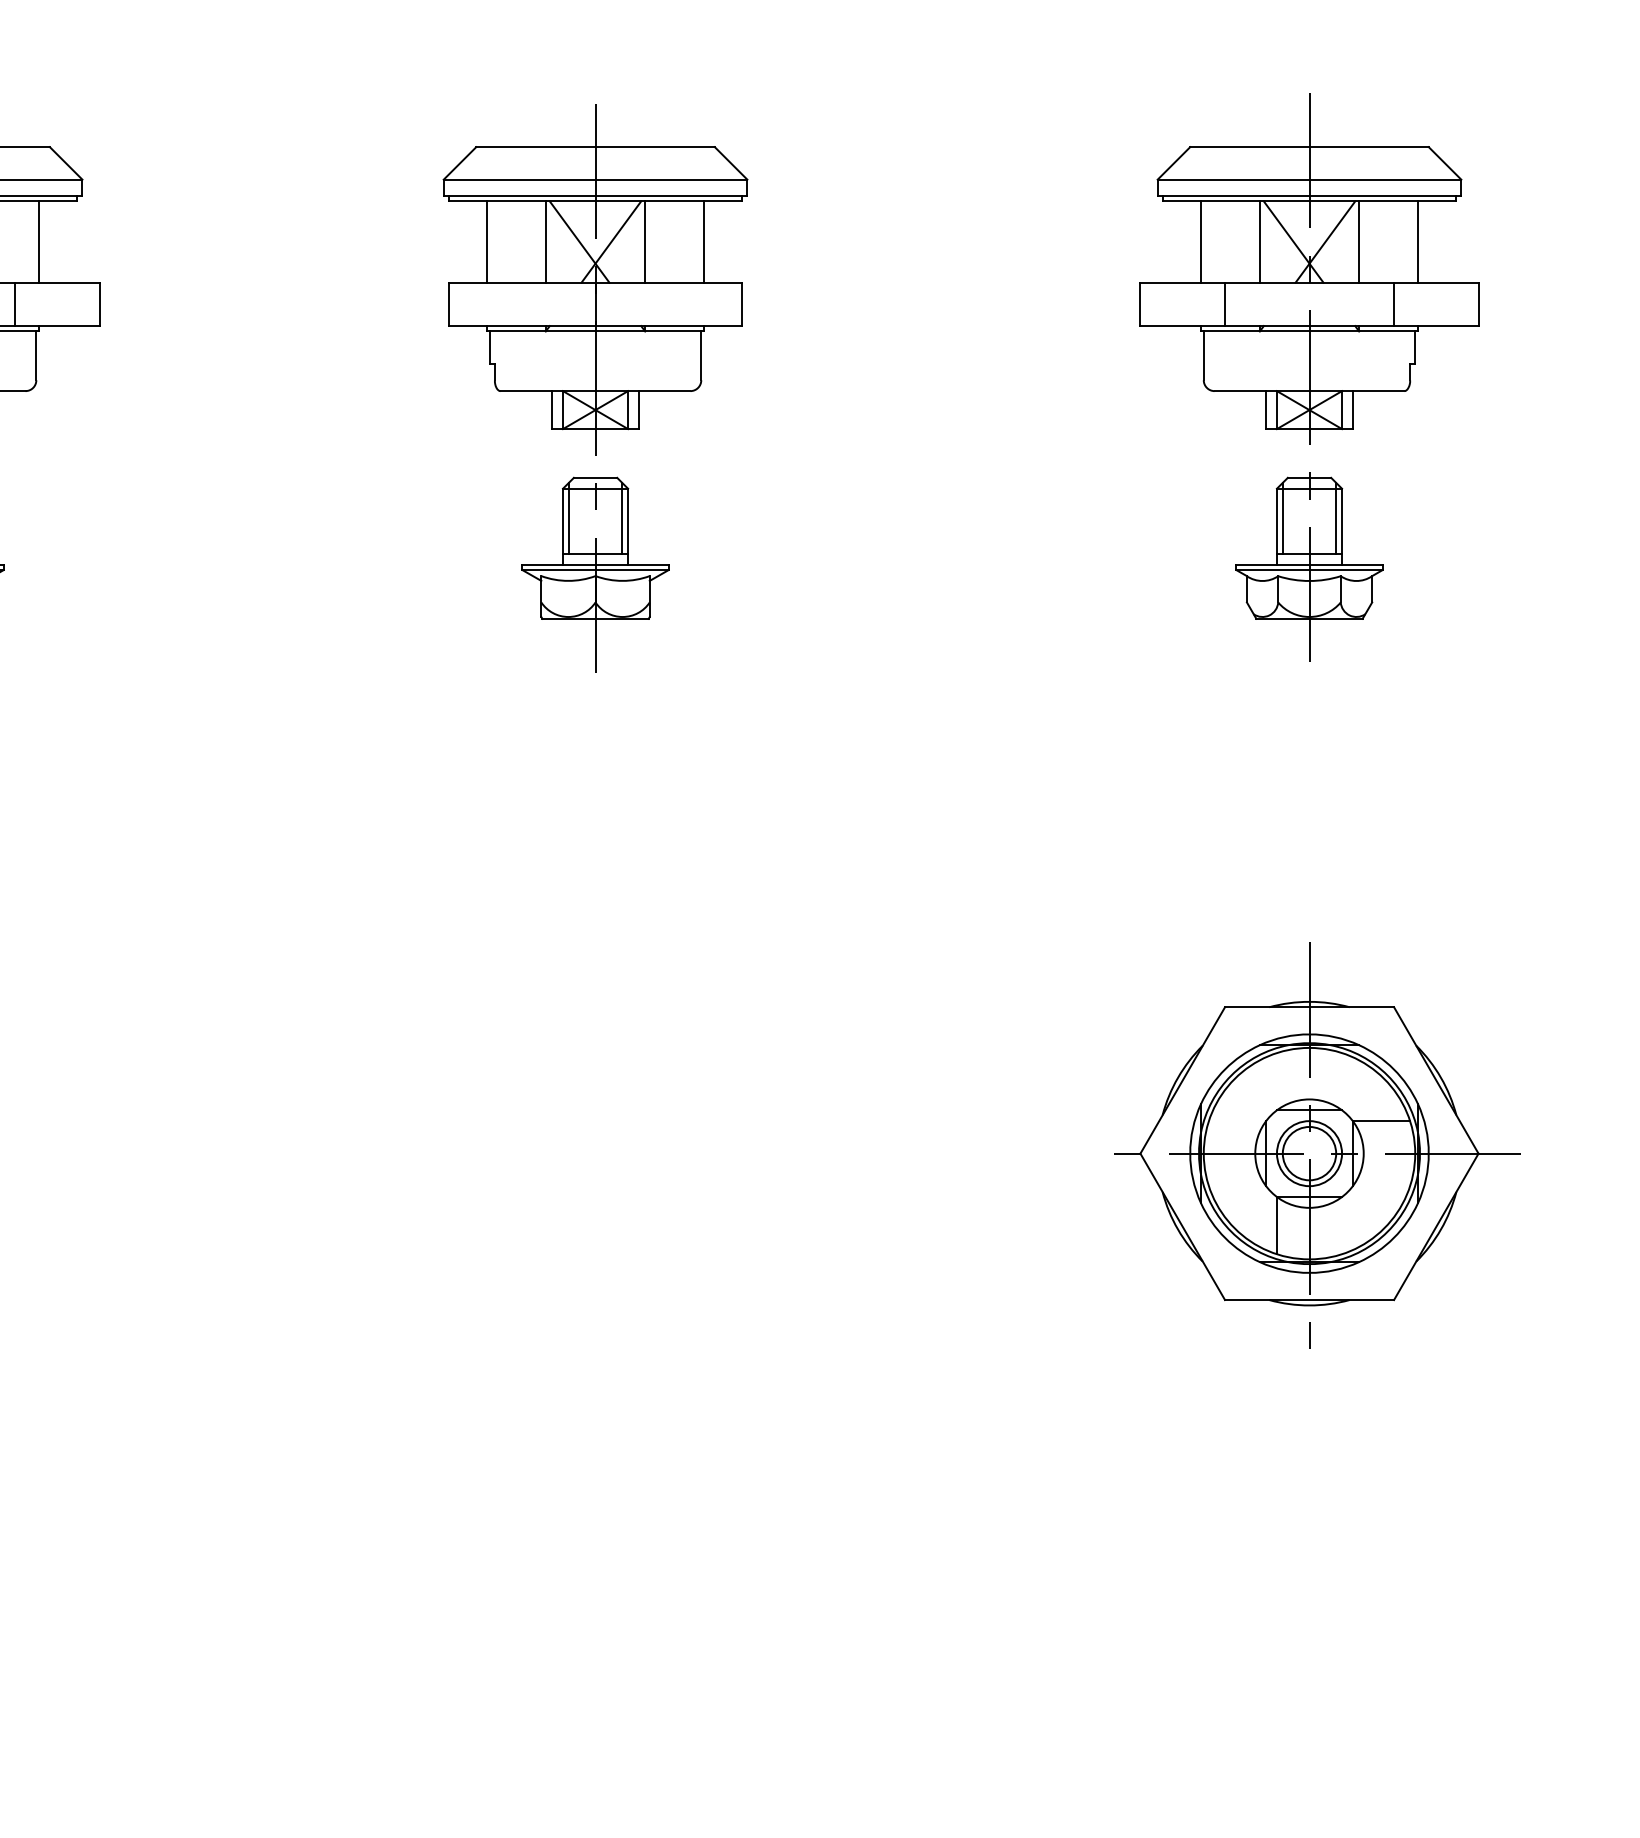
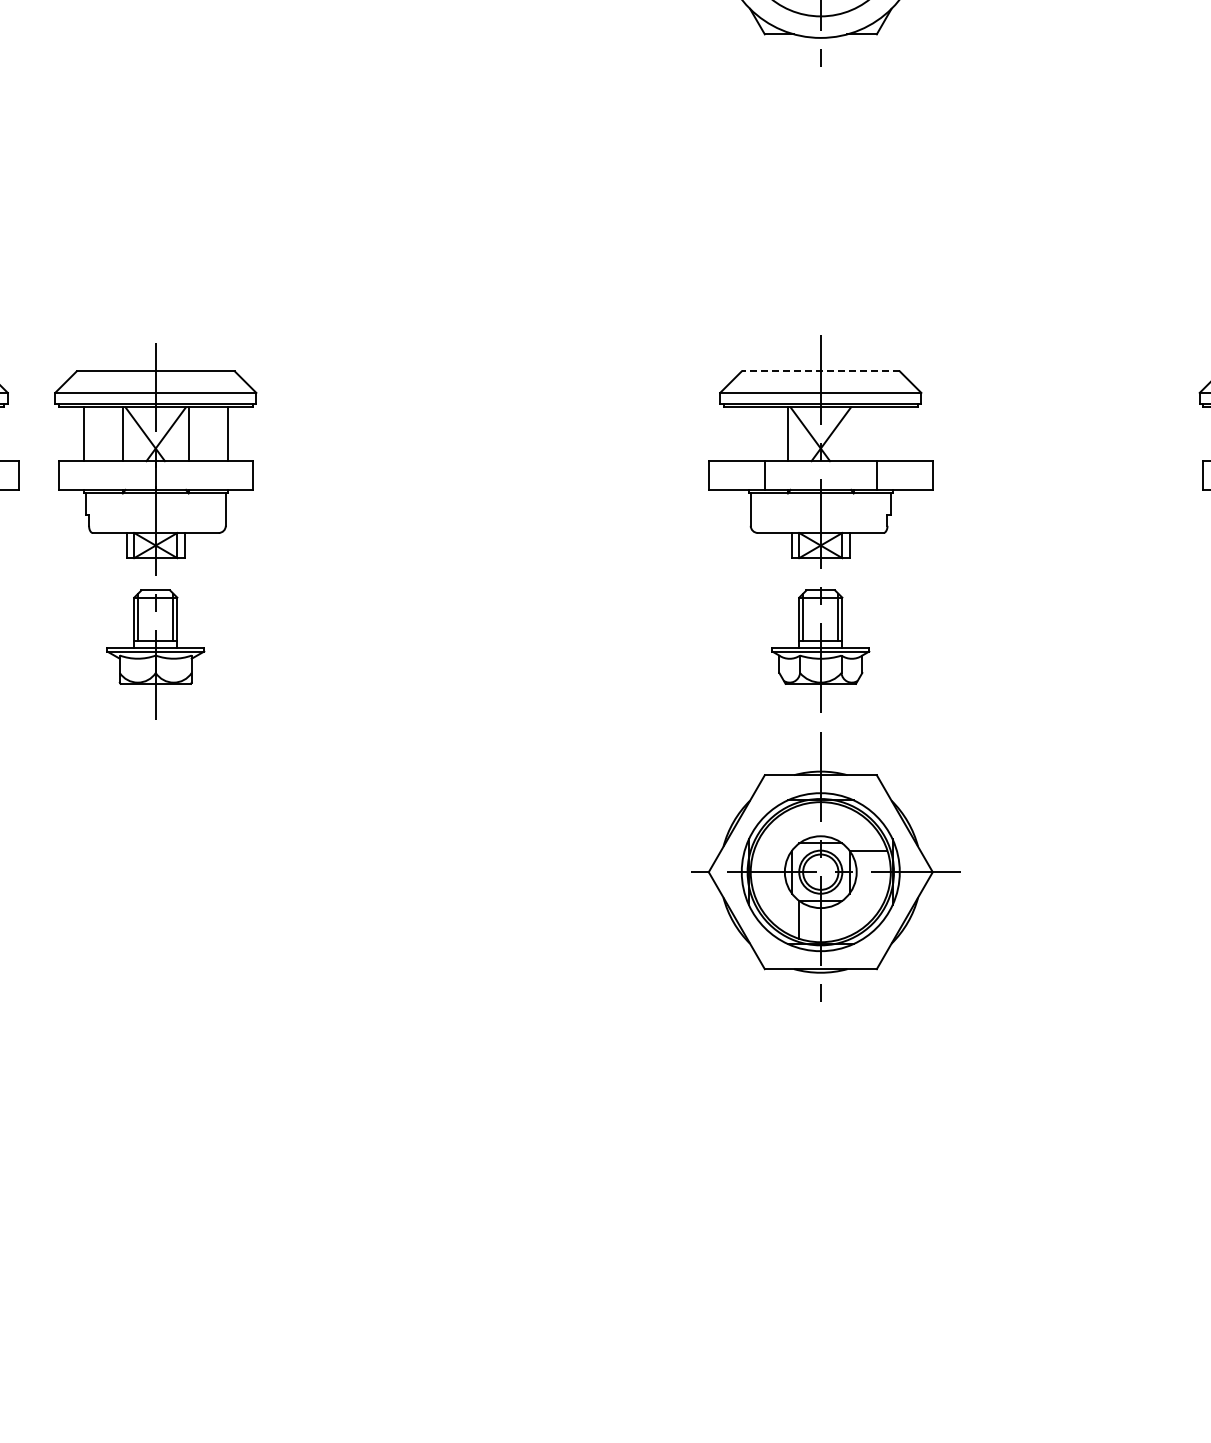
line: (1309, 147) -> (820, 371), solid -> dashed
line: (1200, 242) -> (748, 434), removed
line: (1358, 242) -> (853, 434), removed
line: (1417, 242) -> (892, 434), removed
part: (595, 388) -> (155, 531), moved
part: (1316, 1145) -> (825, 866), moved

